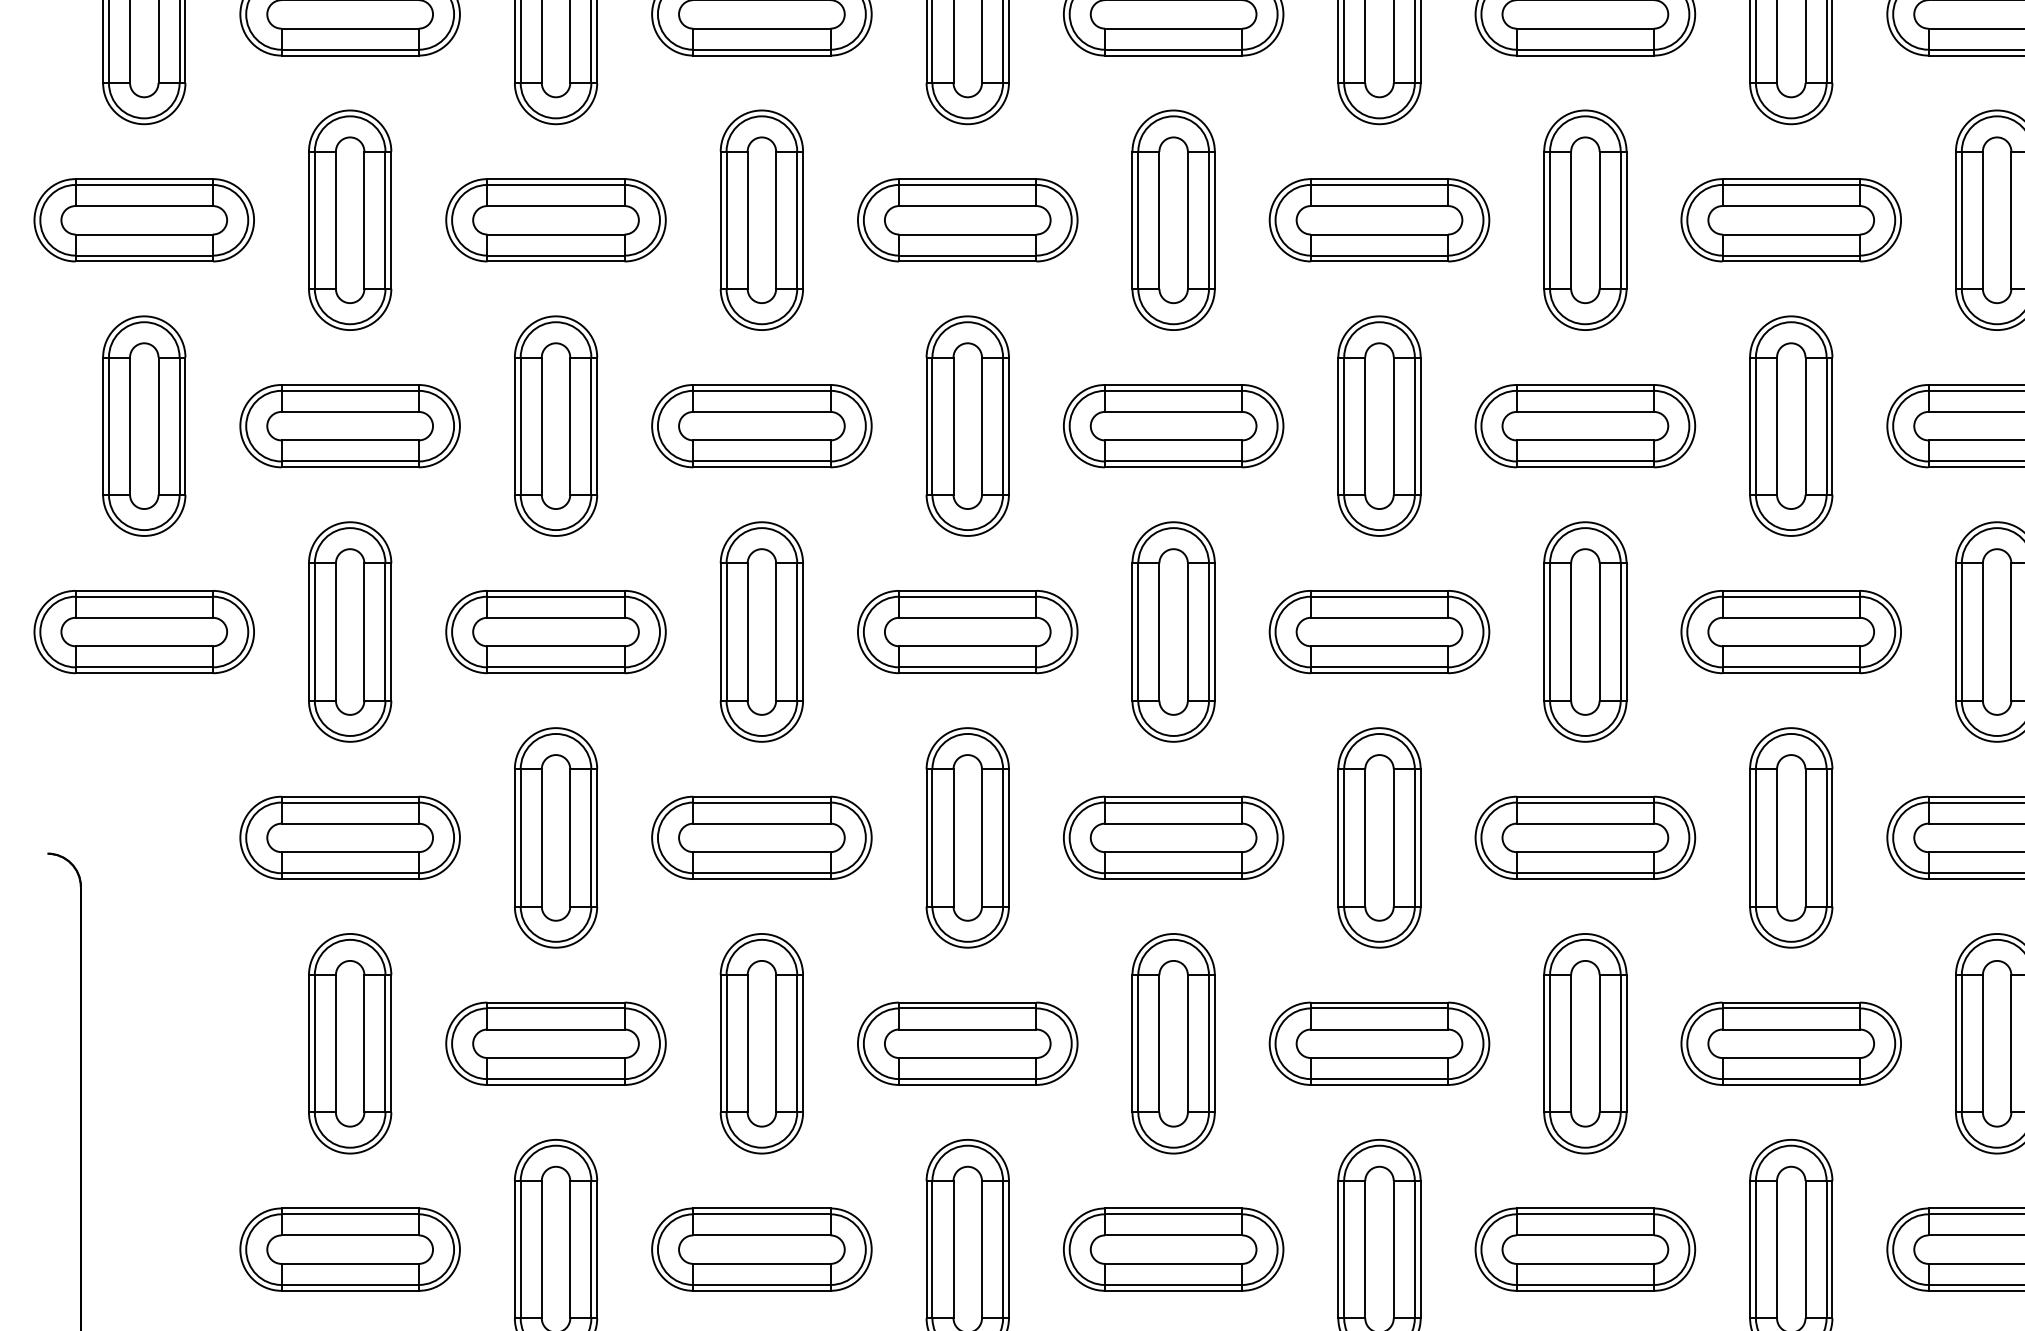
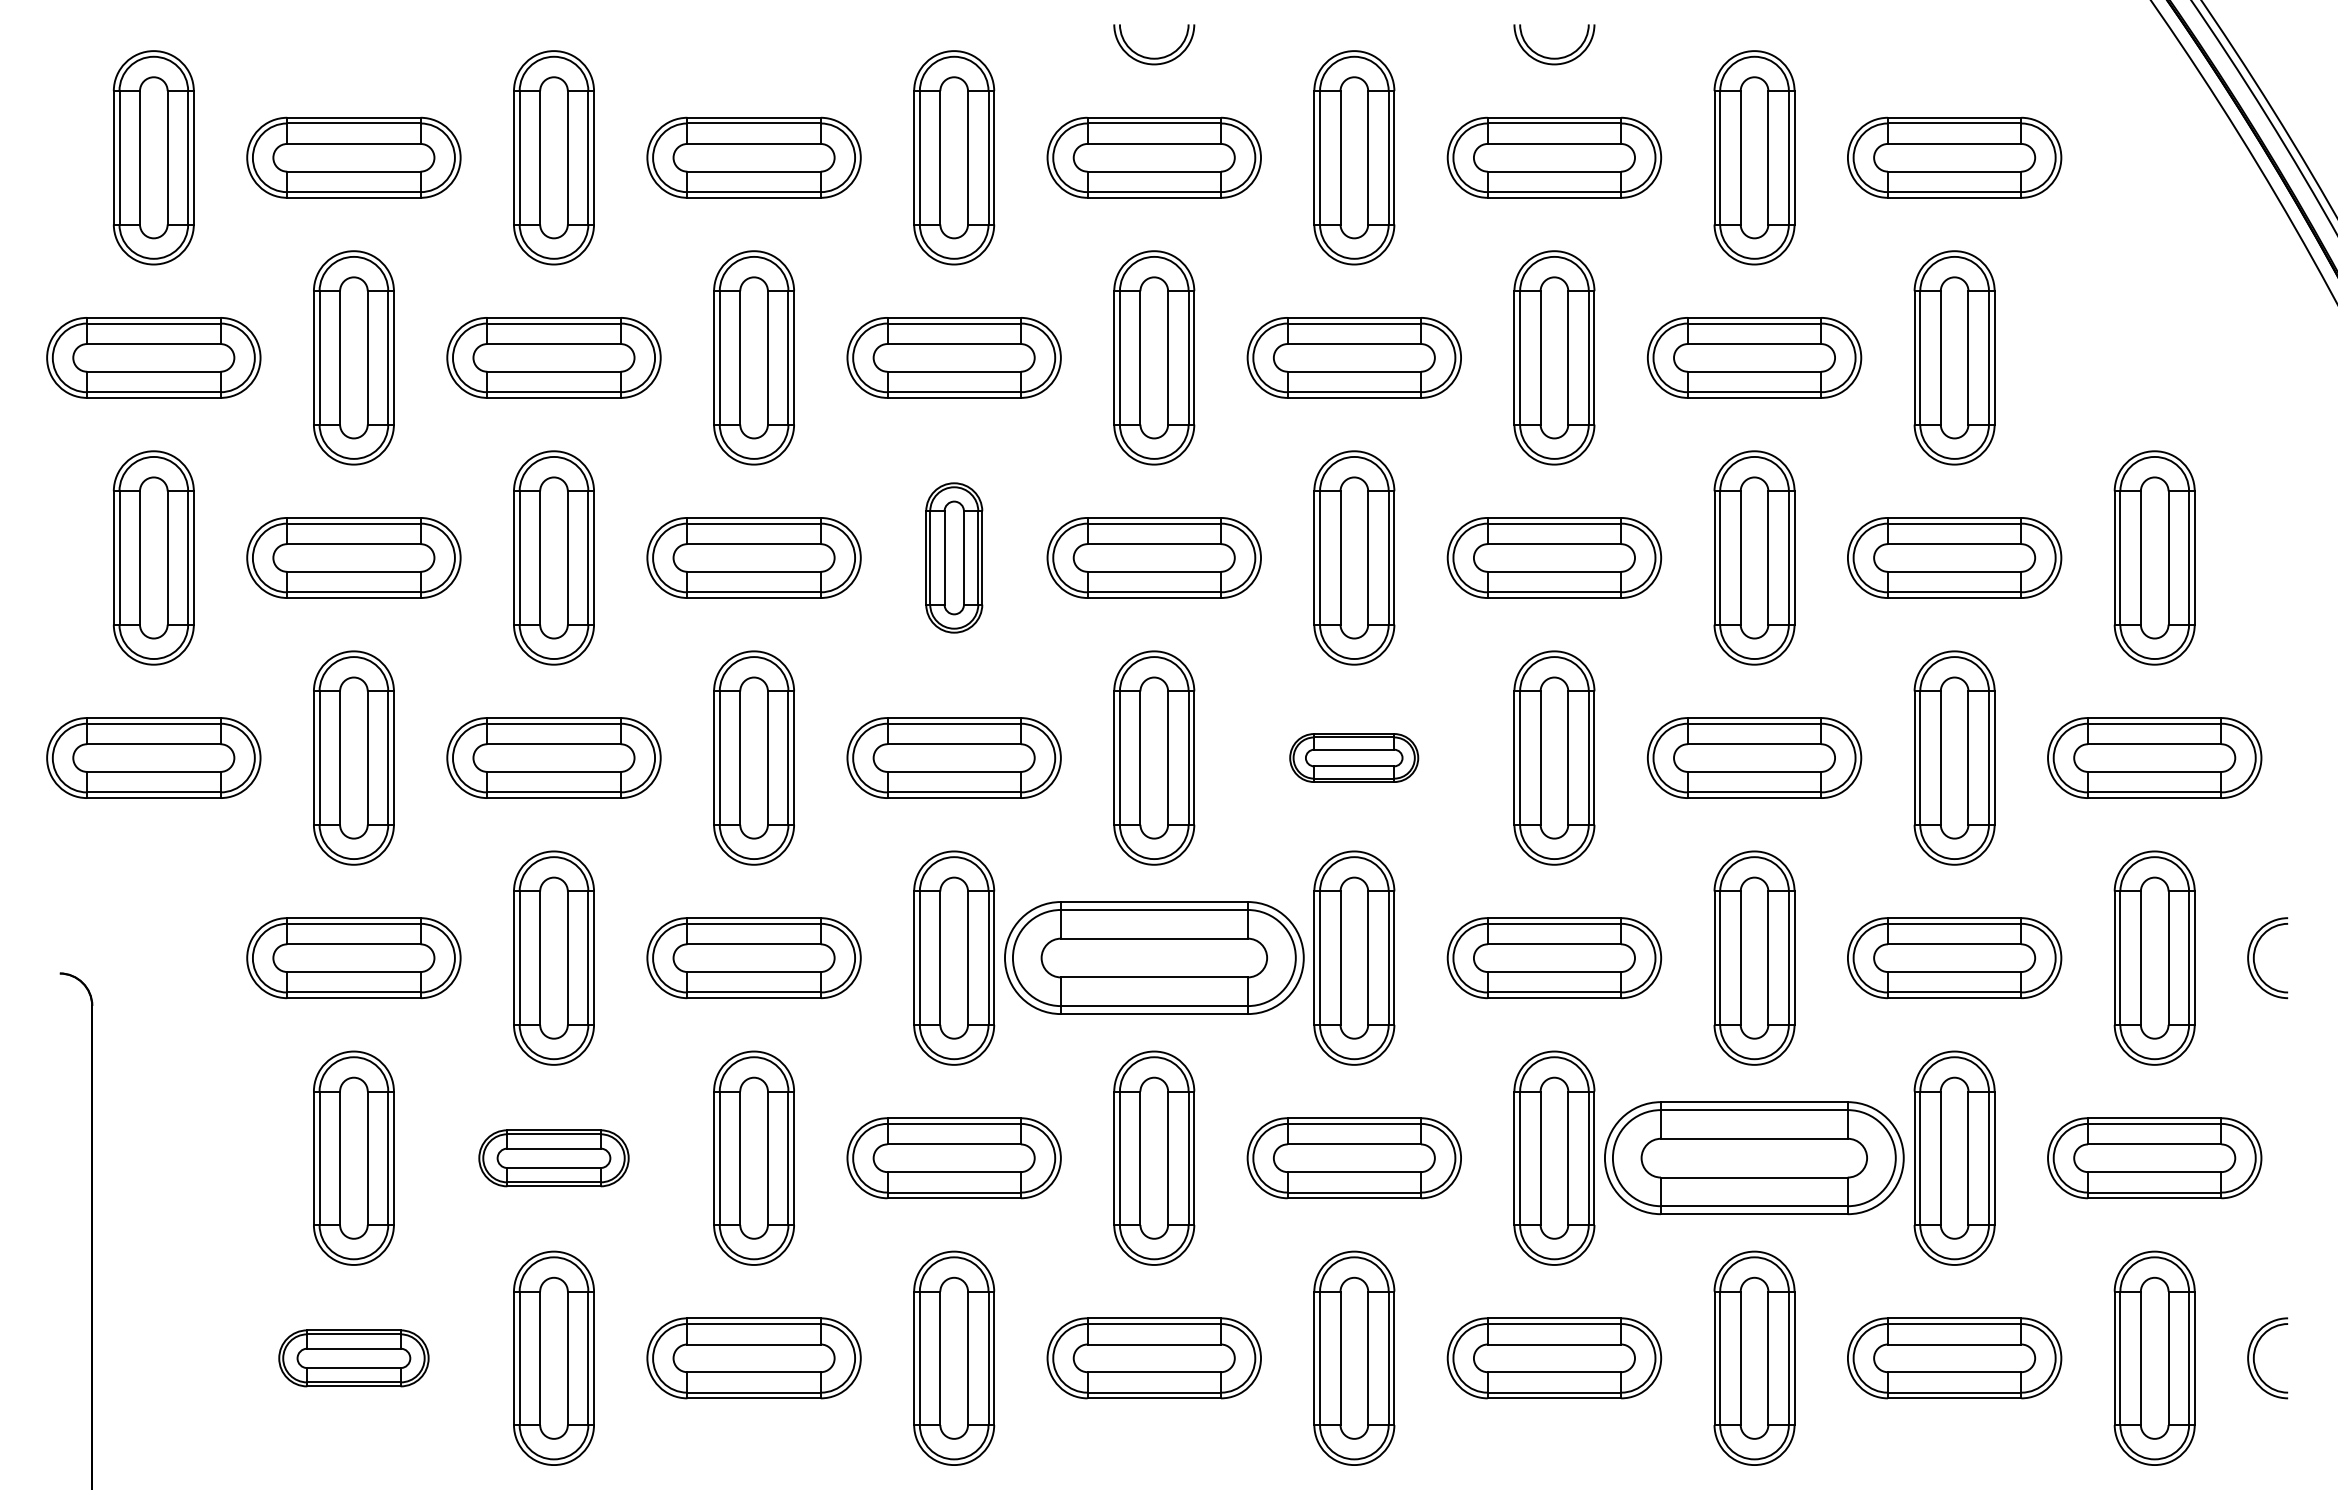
part: (968, 425) -> (954, 557), size x0.7
part: (1378, 631) -> (1353, 757), size x0.6
part: (1172, 838) -> (1153, 958), size x1.4
part: (555, 1044) -> (553, 1158), size x0.7
part: (1791, 1044) -> (1754, 1158), size x1.4
part: (349, 1249) -> (353, 1358), size x0.7

